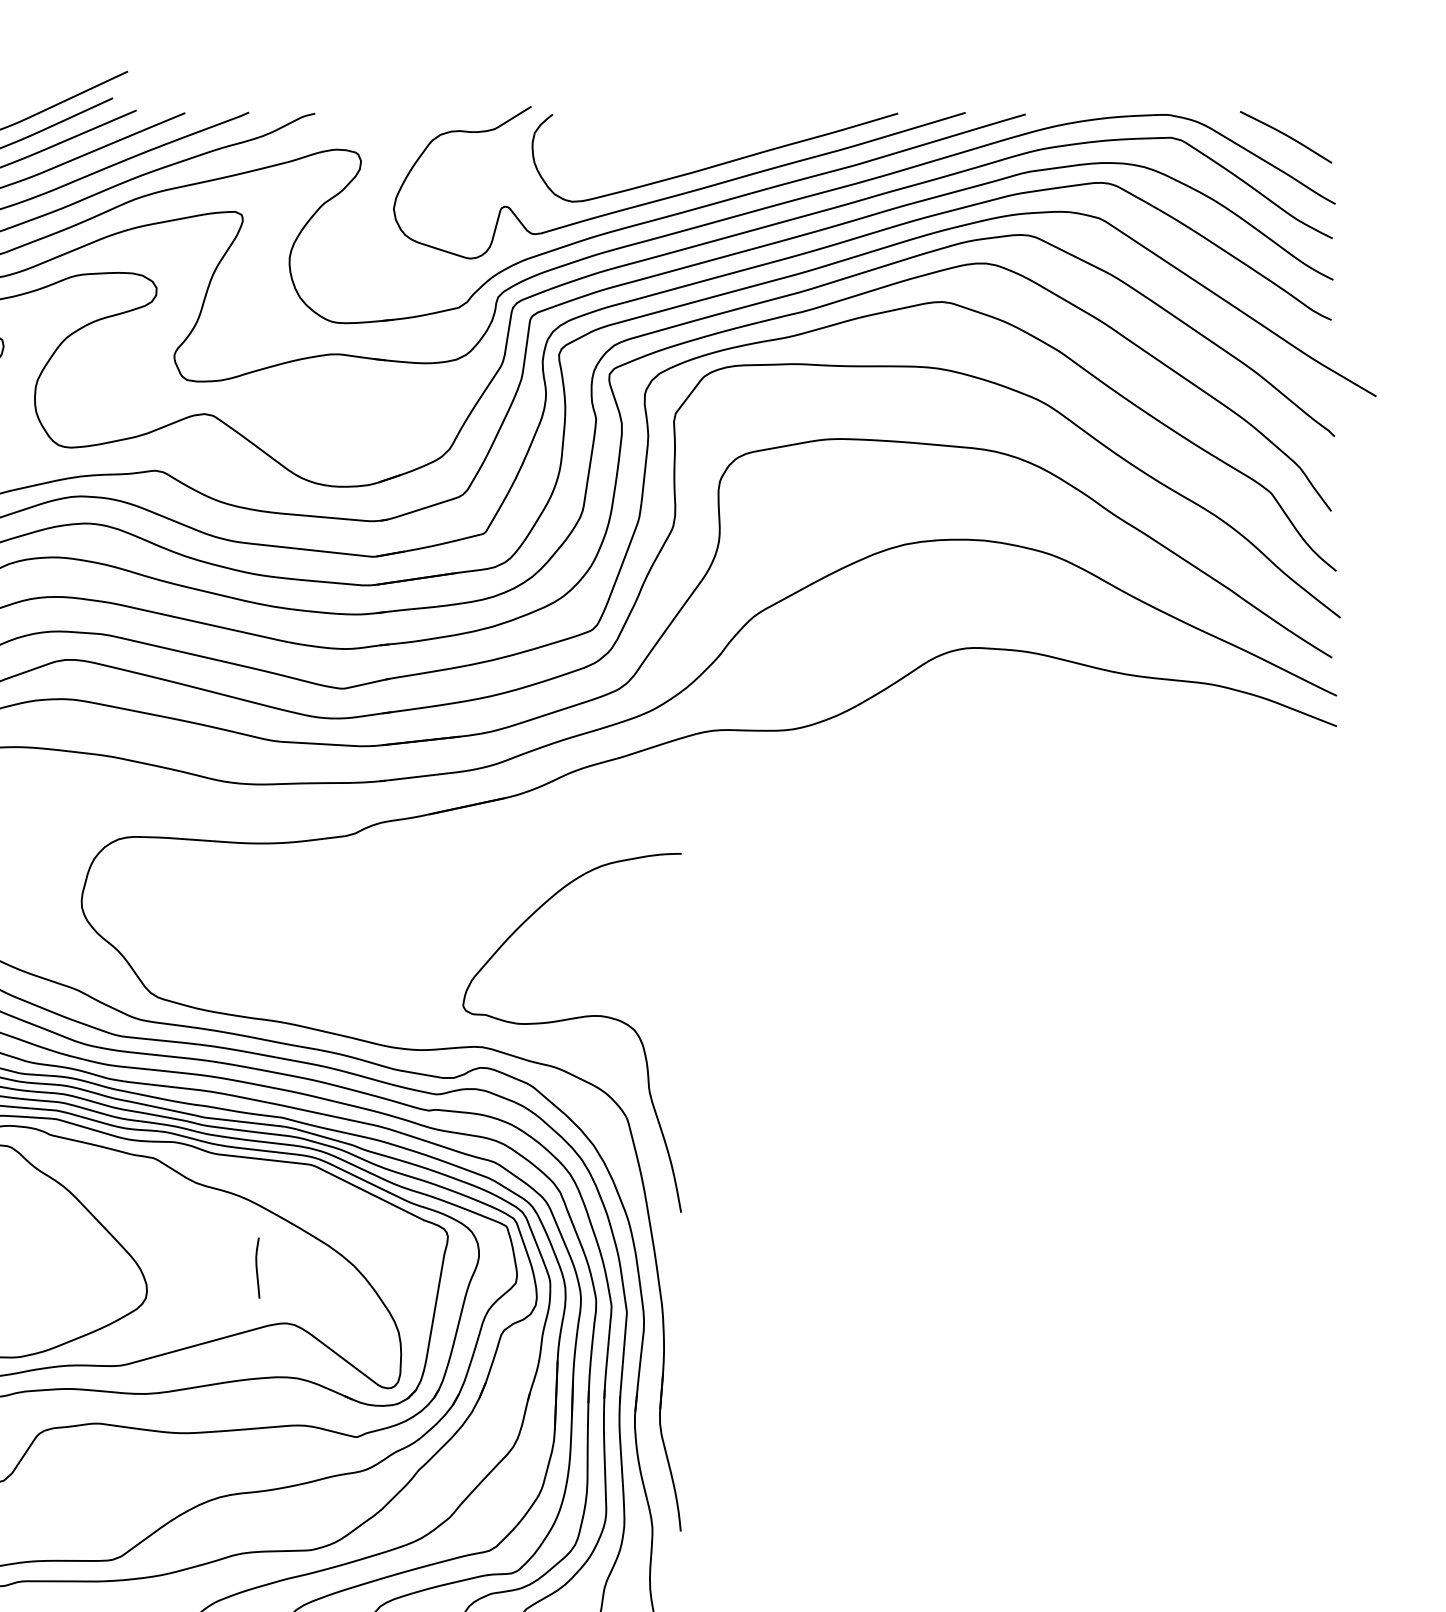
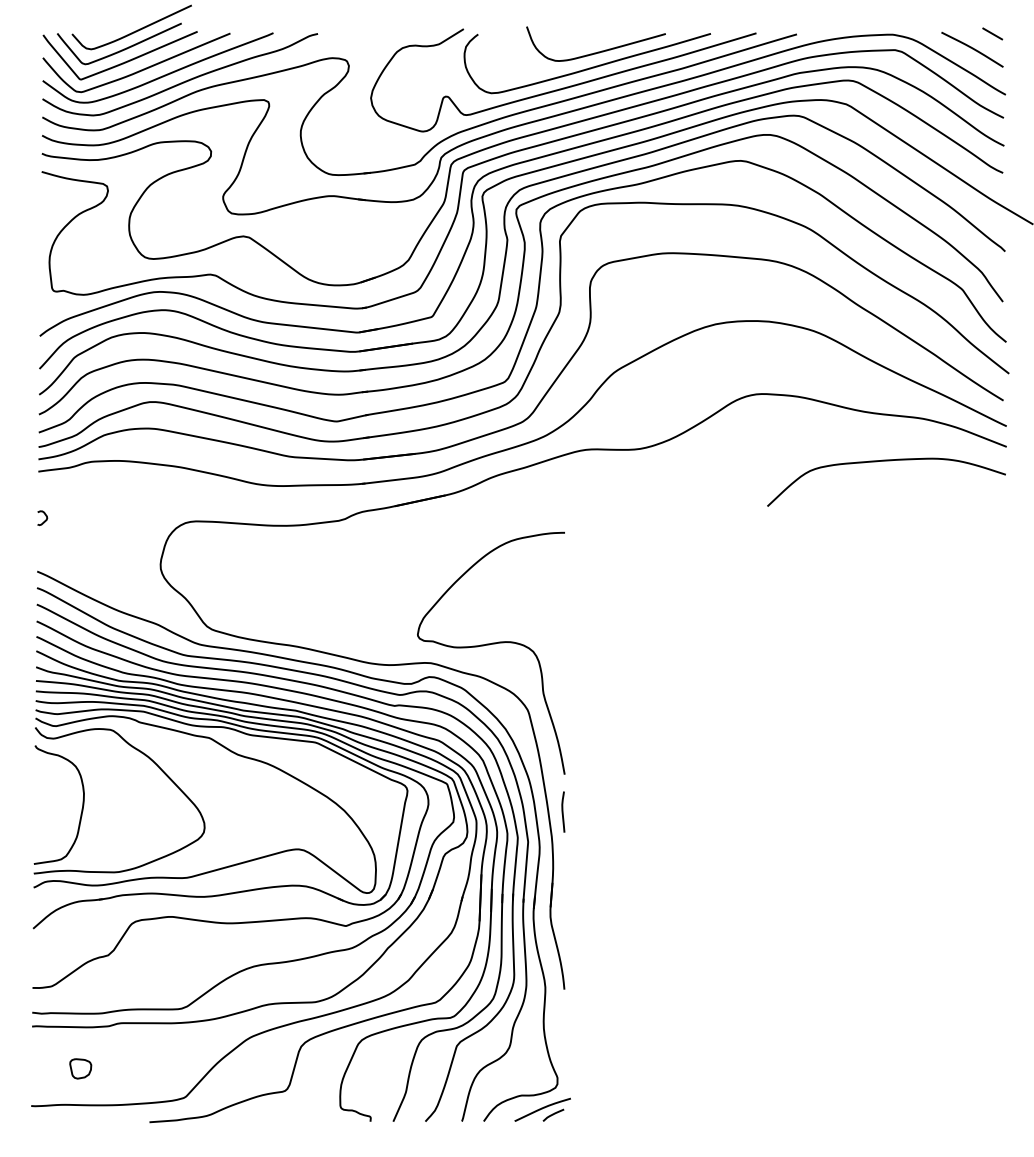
line: (1315, 113) -> (992, 33), added
curve: (729, 139) -> (597, 51), added
curve: (1158, 748) -> (886, 461), added
curve: (258, 1267) -> (563, 811), moved

